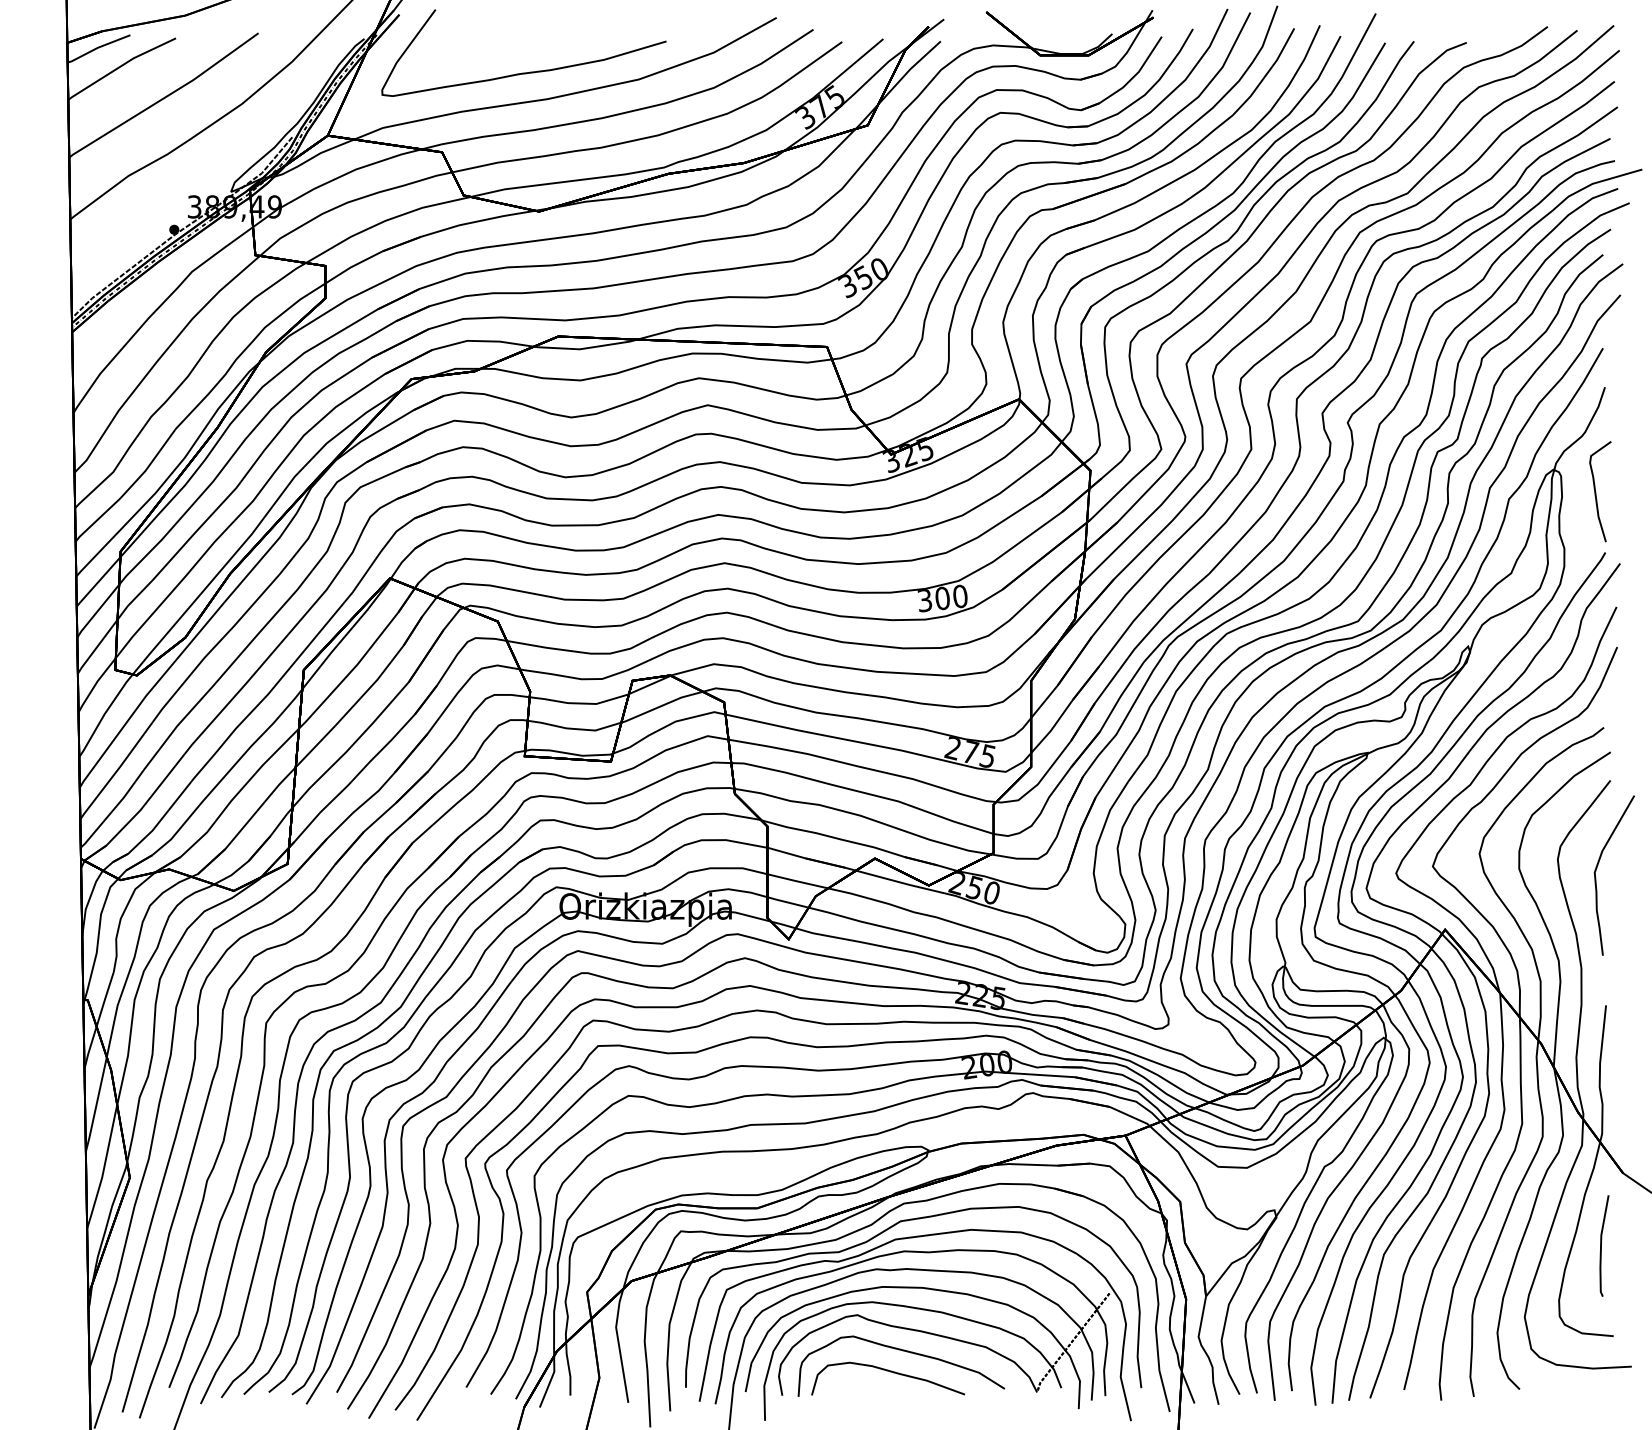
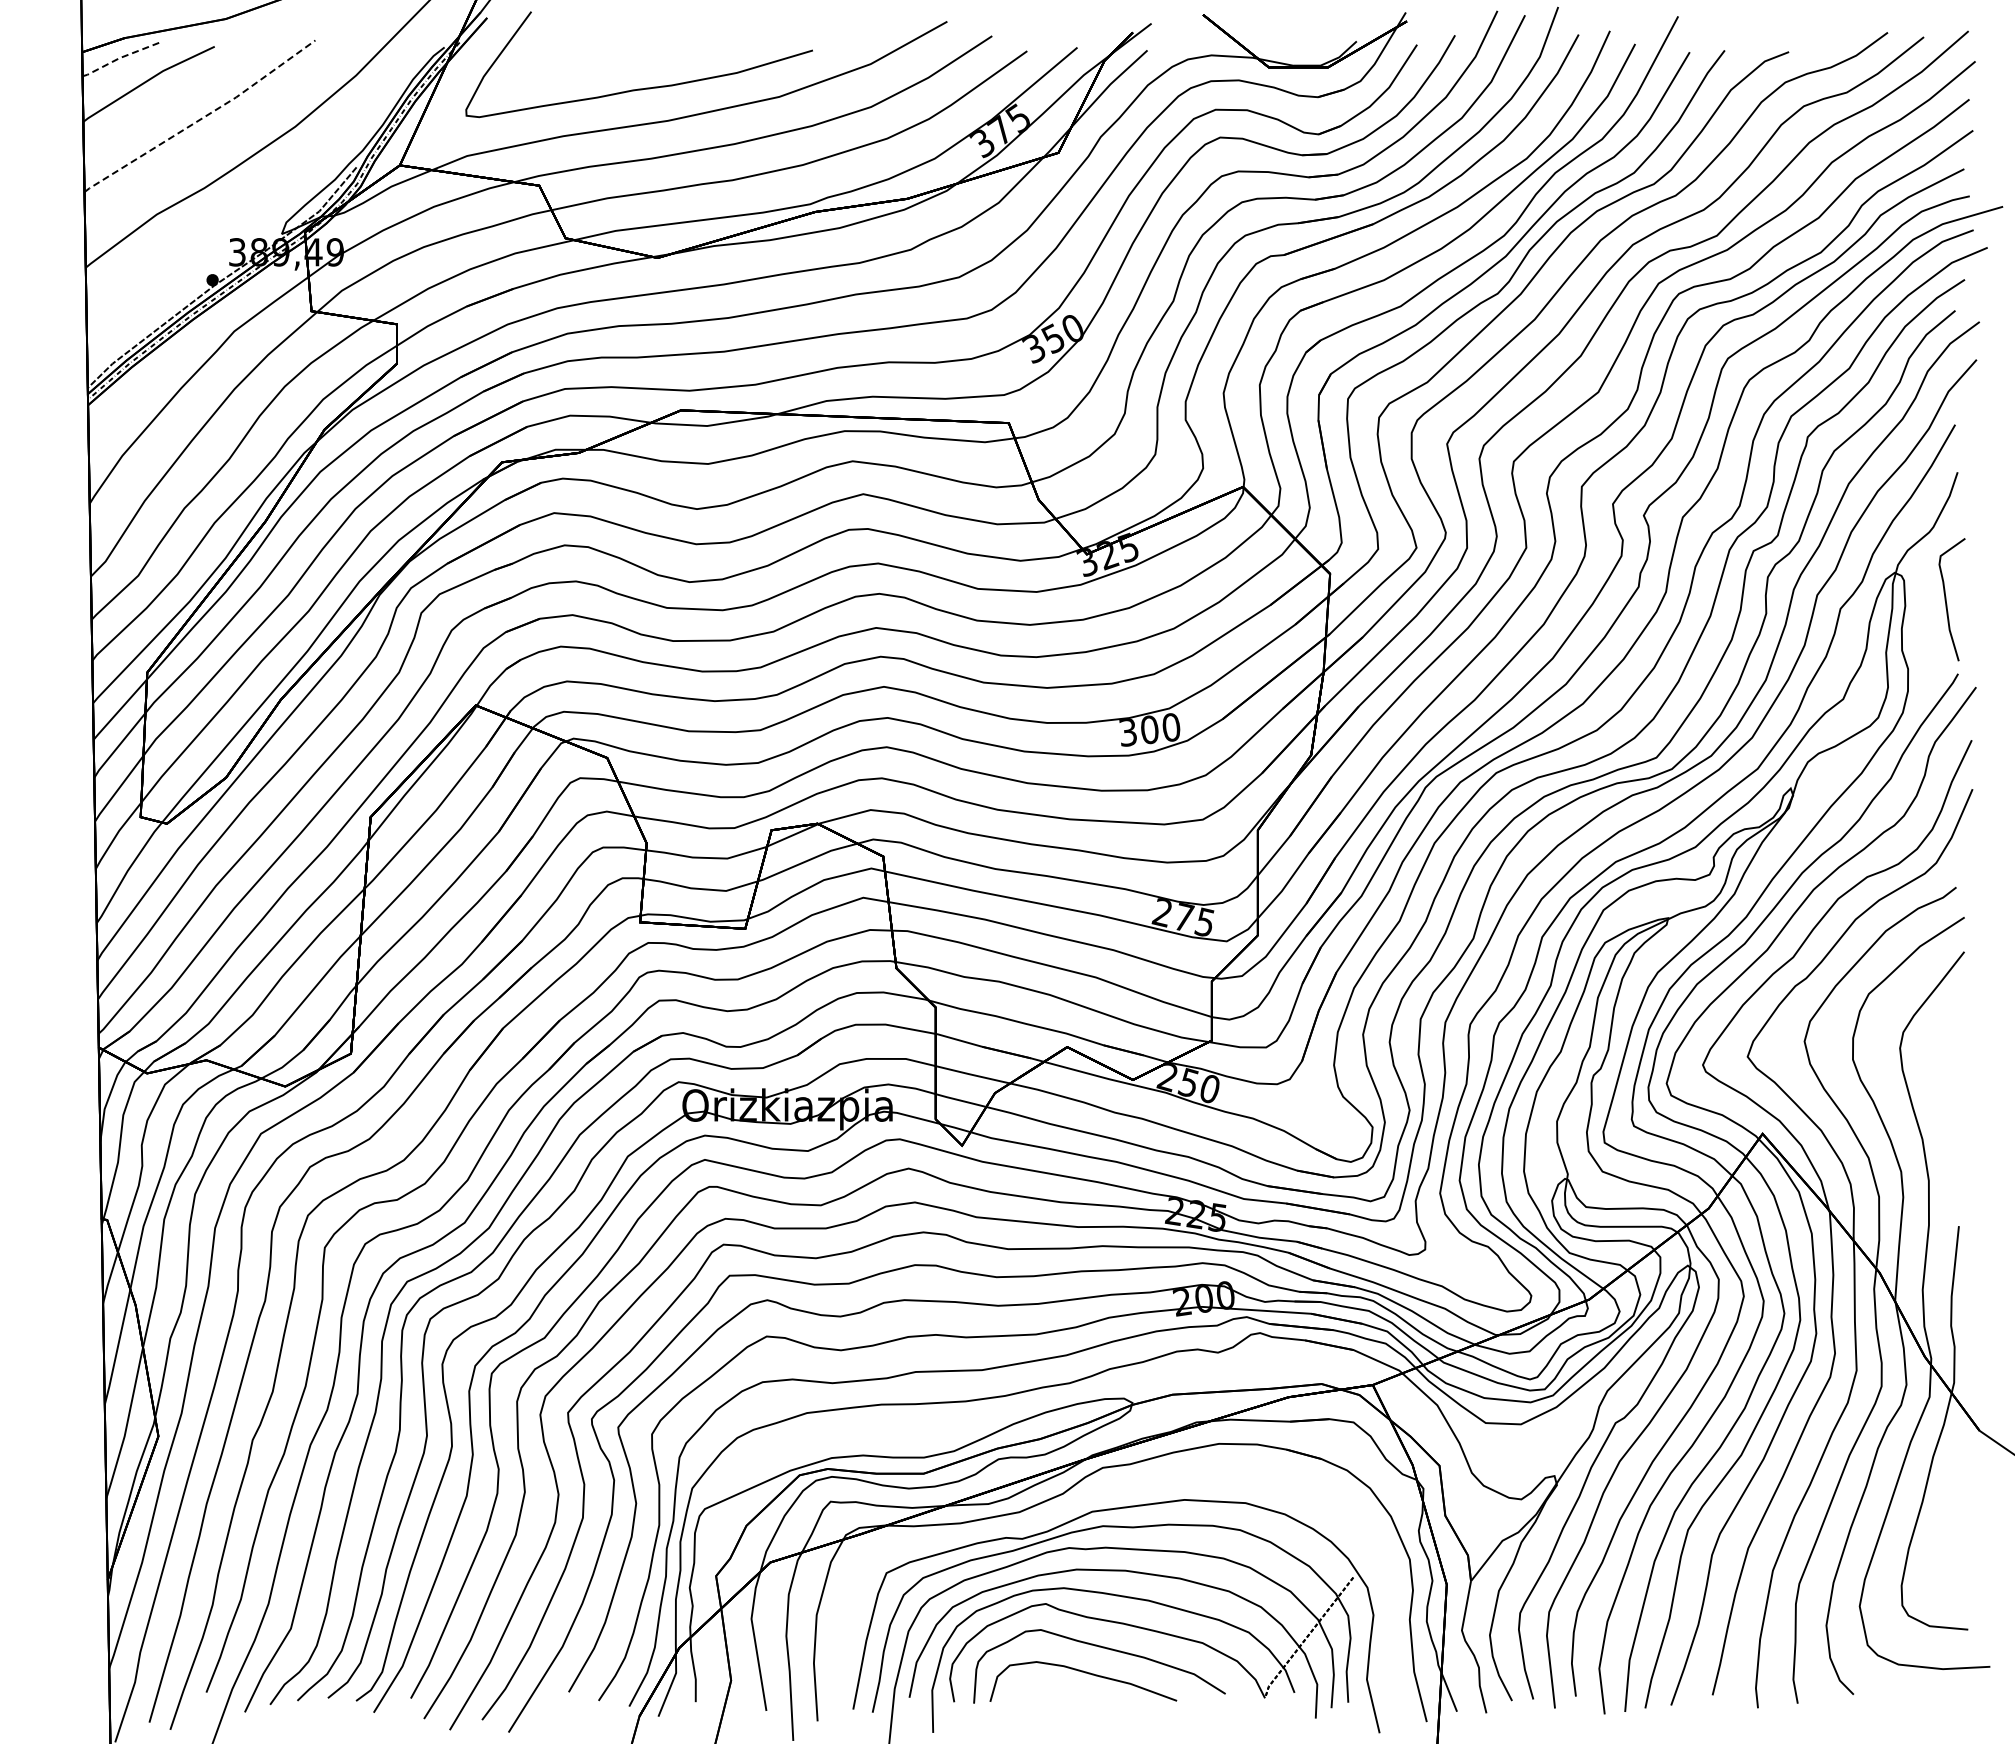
line: (97, 48) -> (119, 58), solid -> dashed
line: (165, 98) -> (201, 119), solid -> dashed
curve: (1597, 867) -> (1948, 1058), removed
curve: (876, 1236) -> (1069, 1508), removed
line: (1601, 1245) -> (1953, 1519), removed

